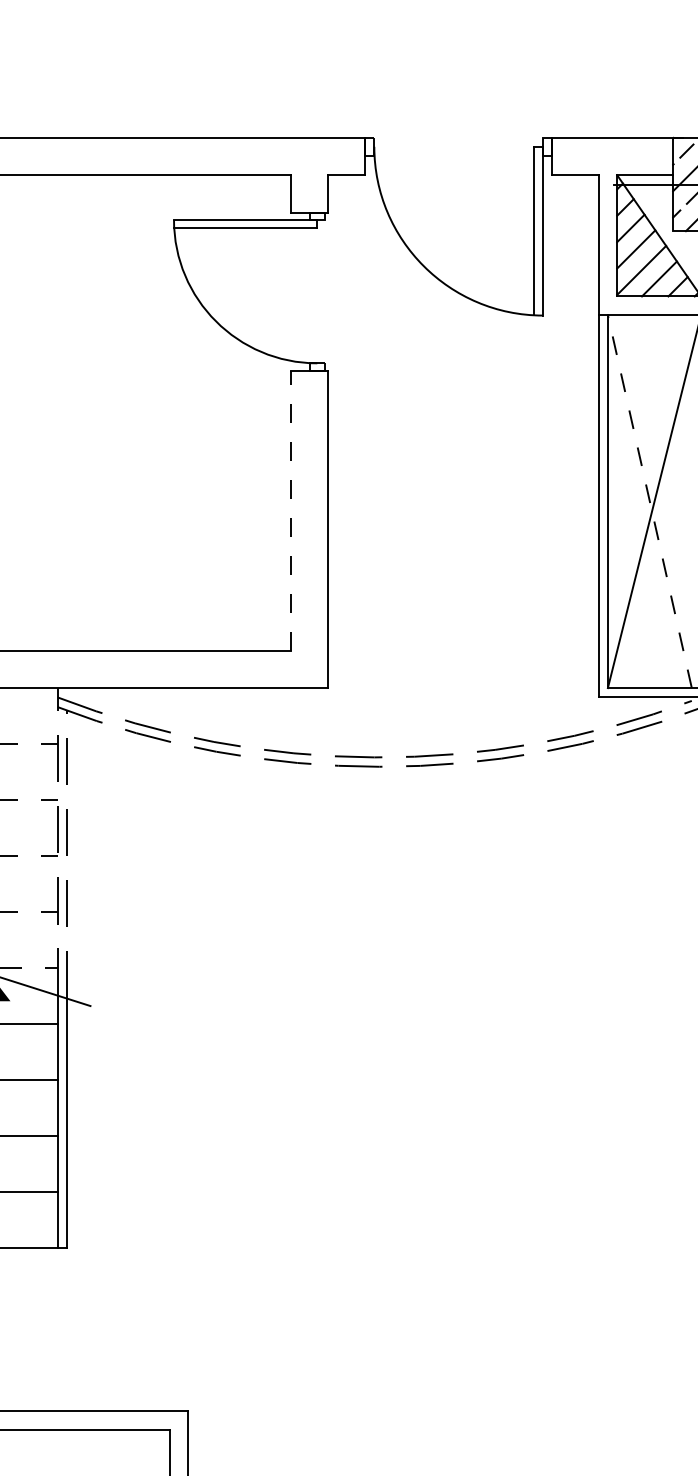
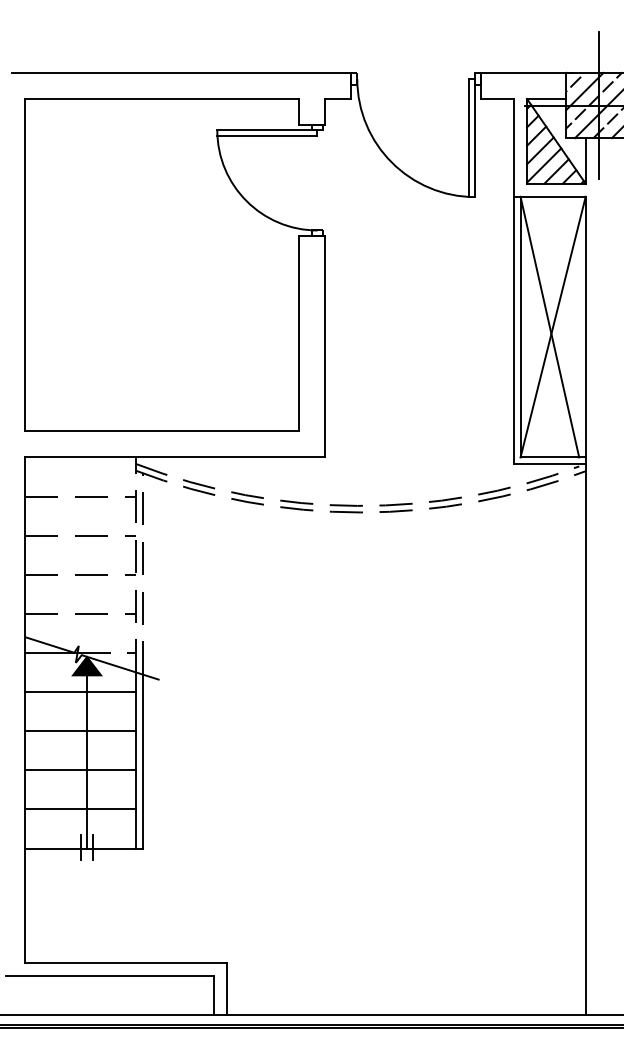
line: (649, 502) -> (549, 327), dashed -> solid
line: (290, 510) -> (298, 333), dashed -> solid

